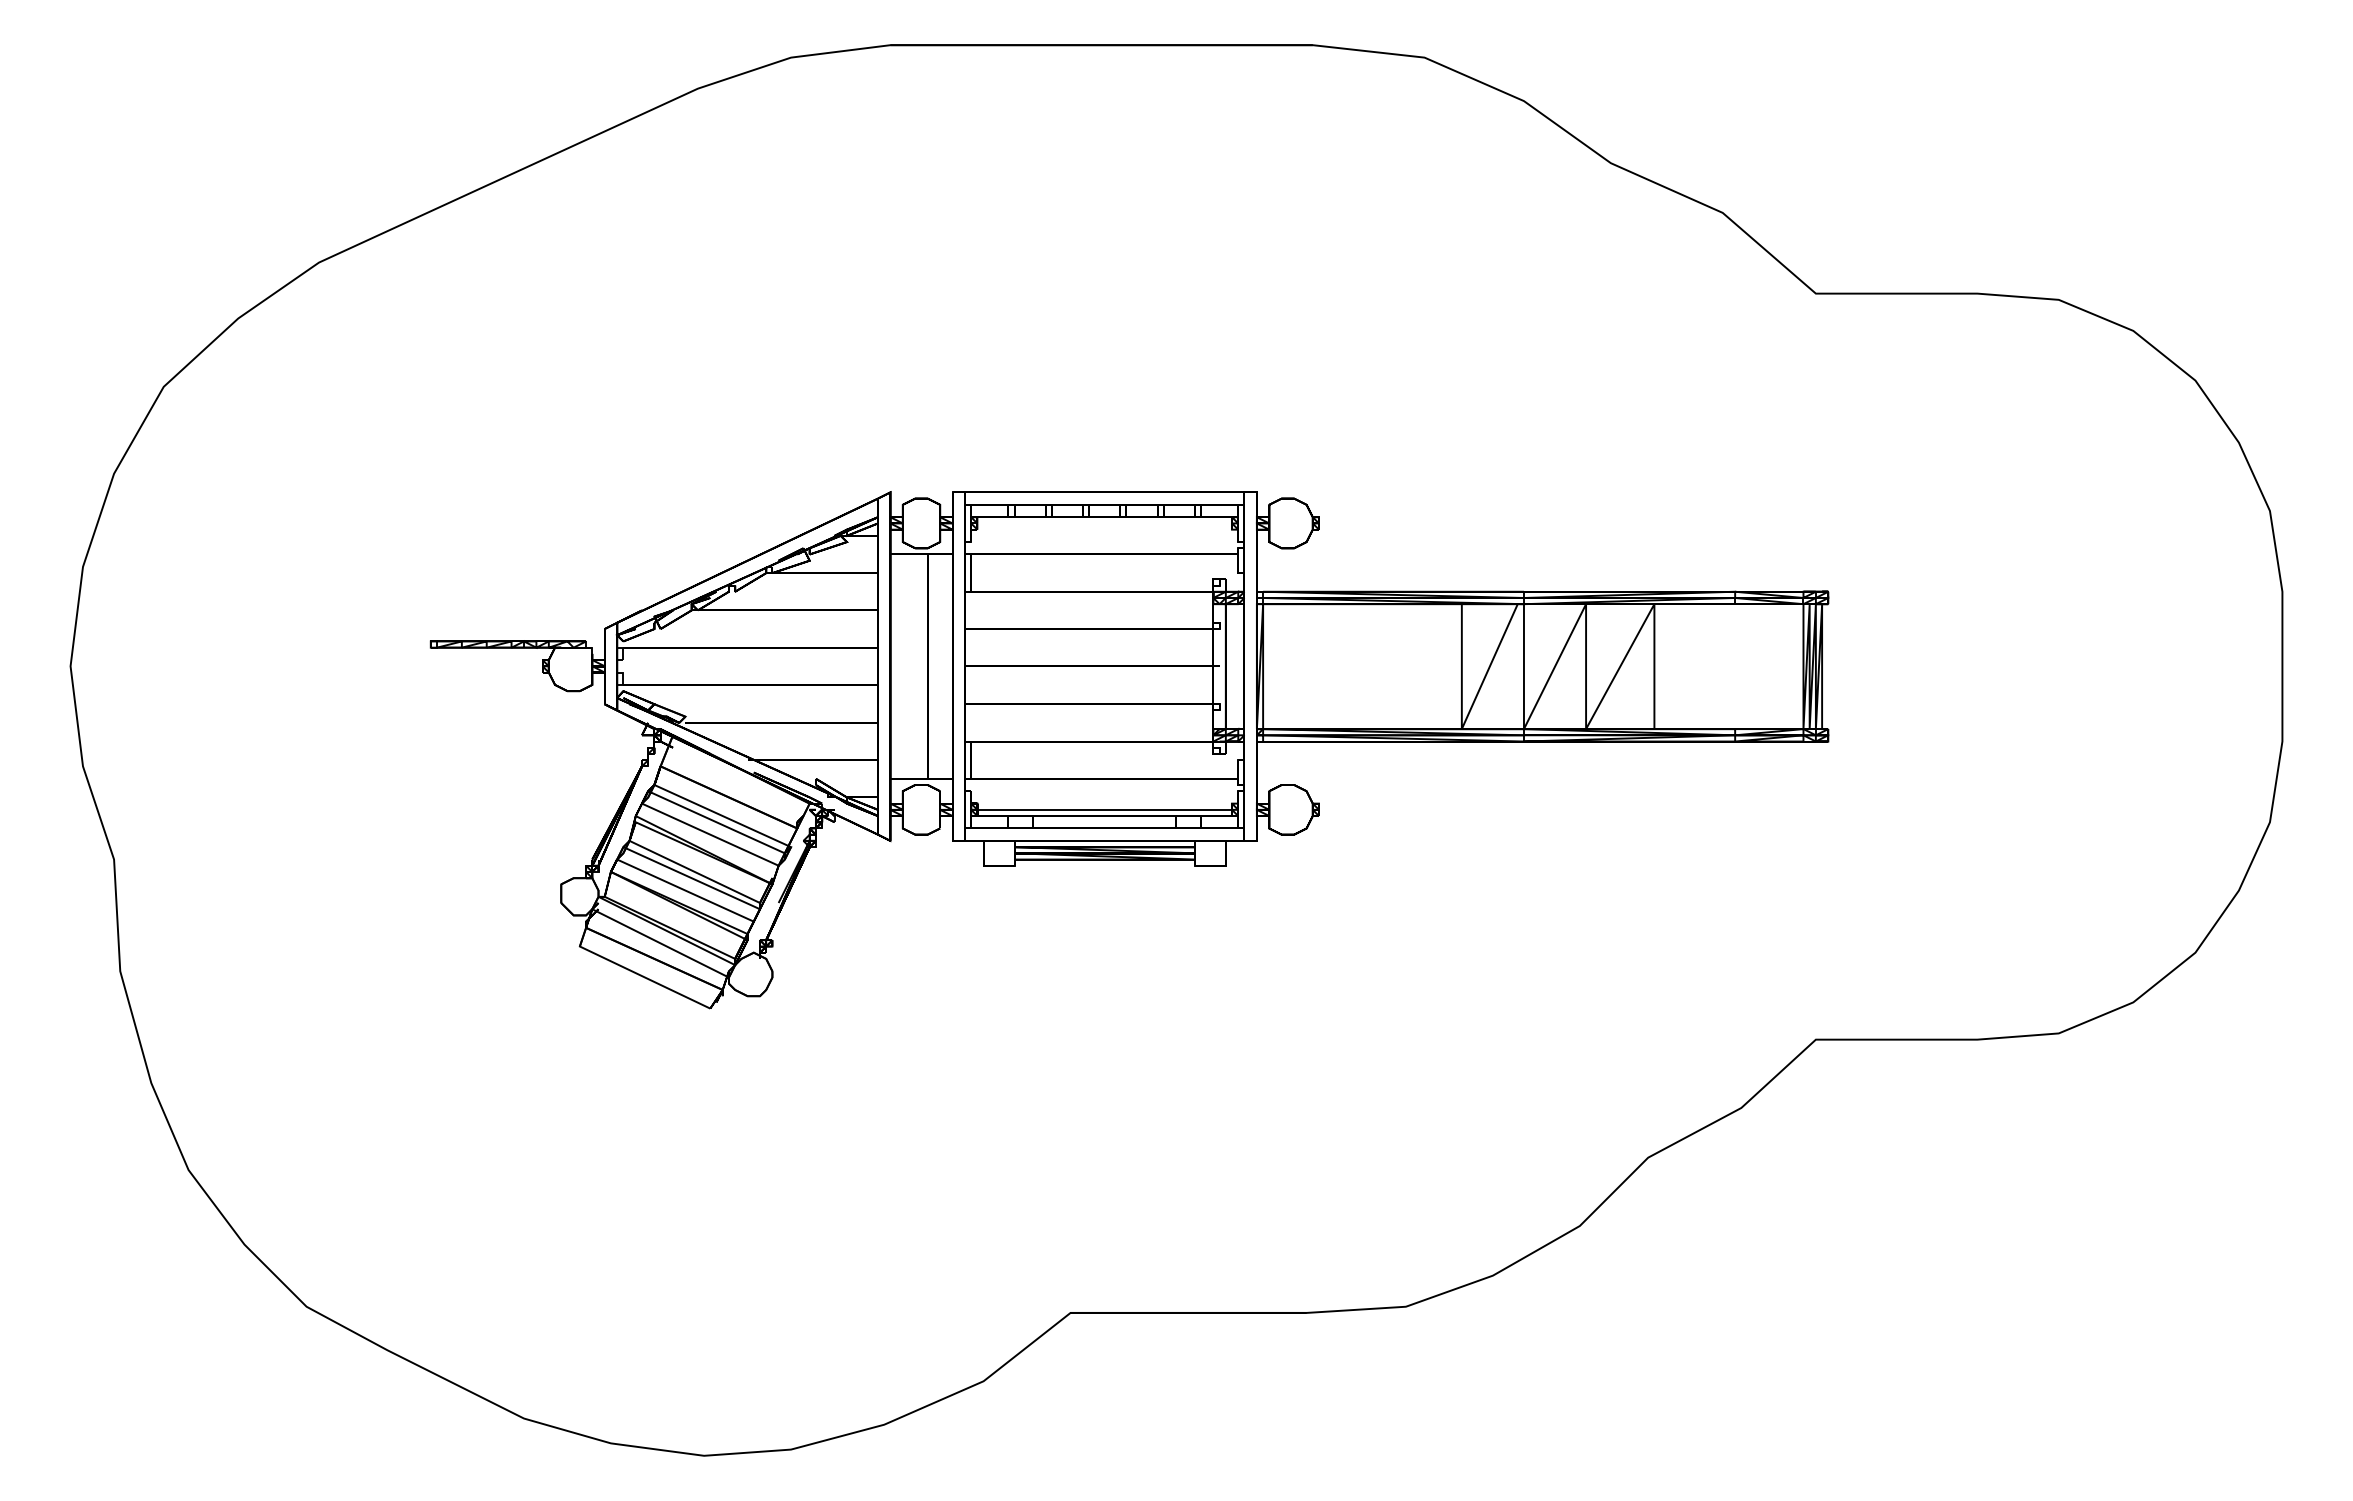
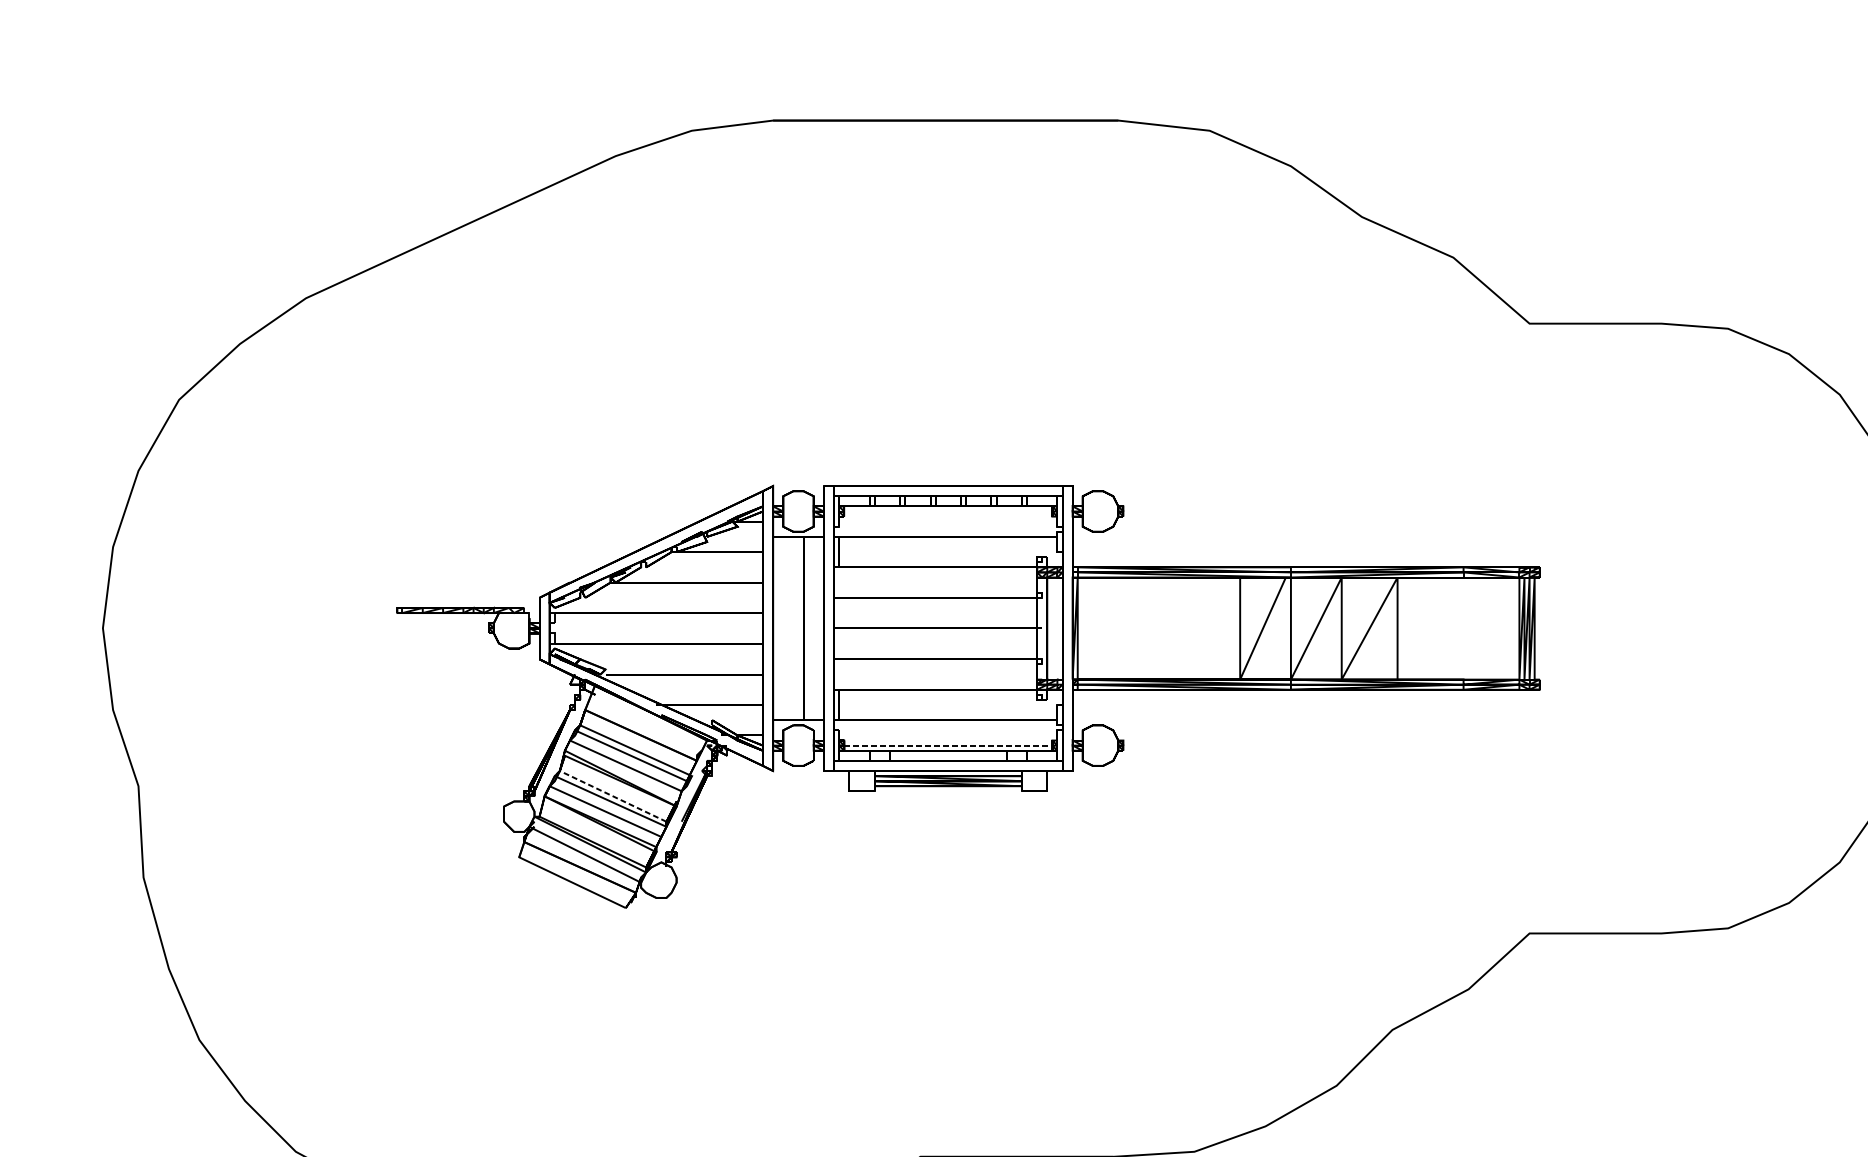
line: (1105, 809) -> (948, 745), solid -> dashed
line: (689, 869) -> (608, 794), solid -> dashed

